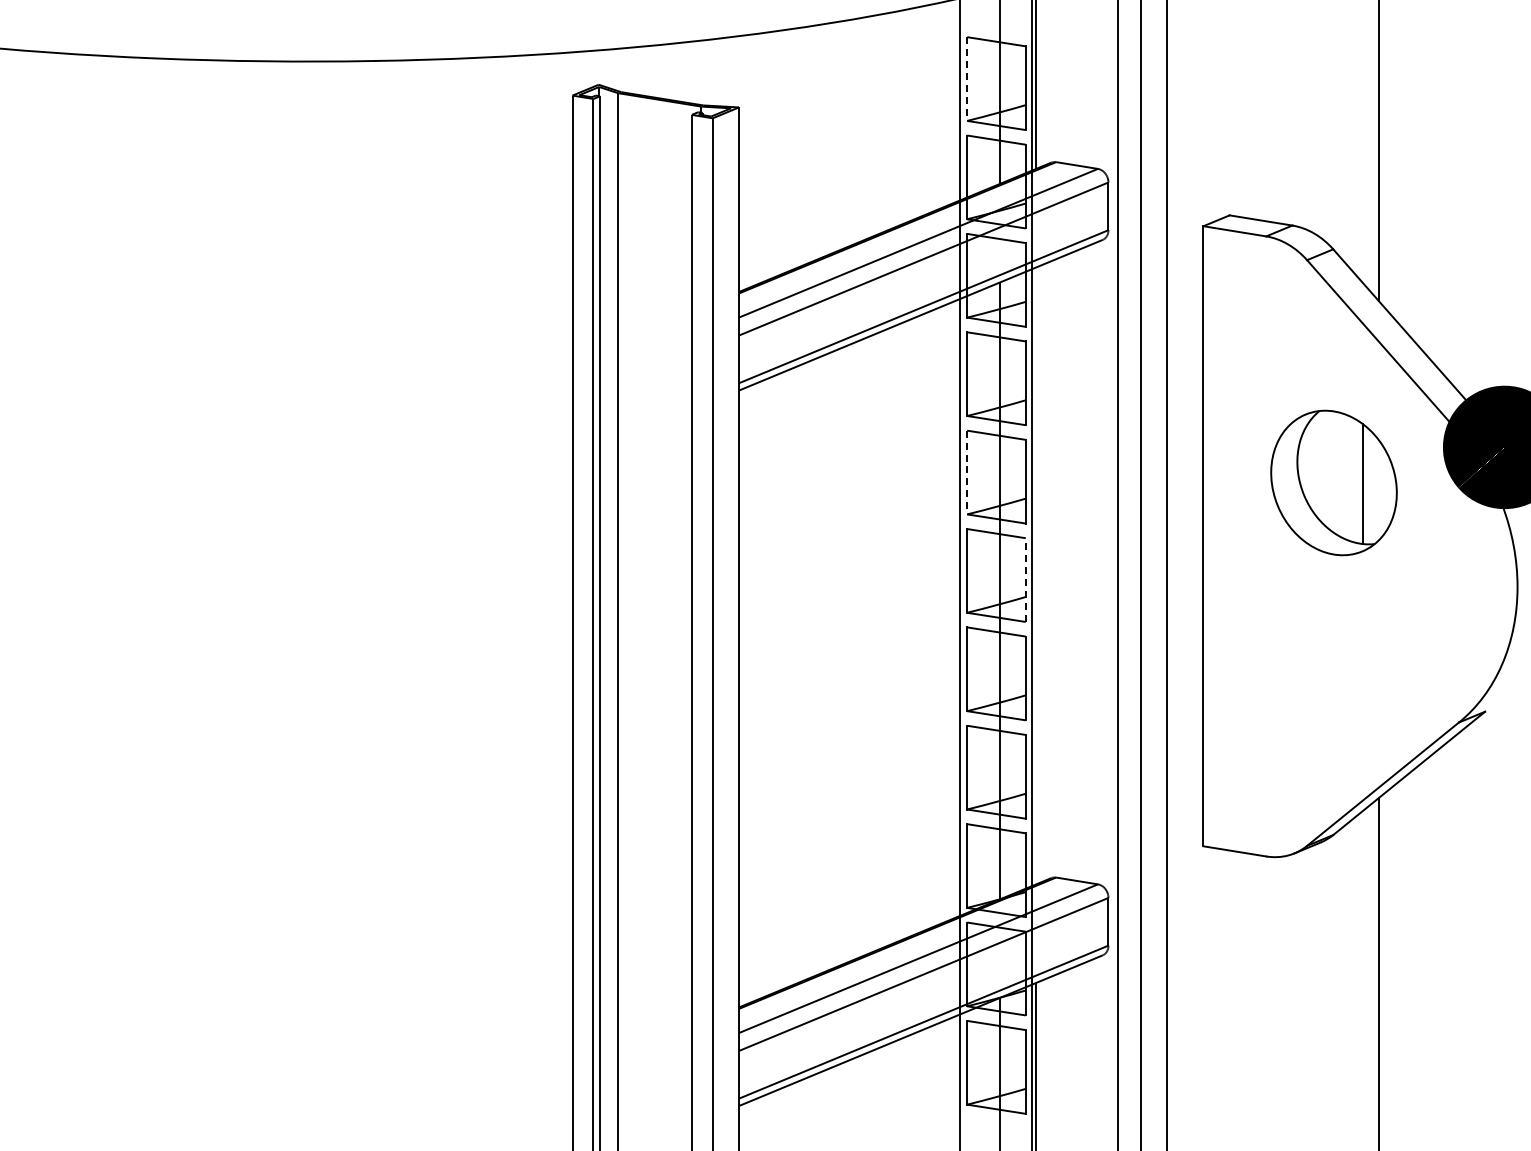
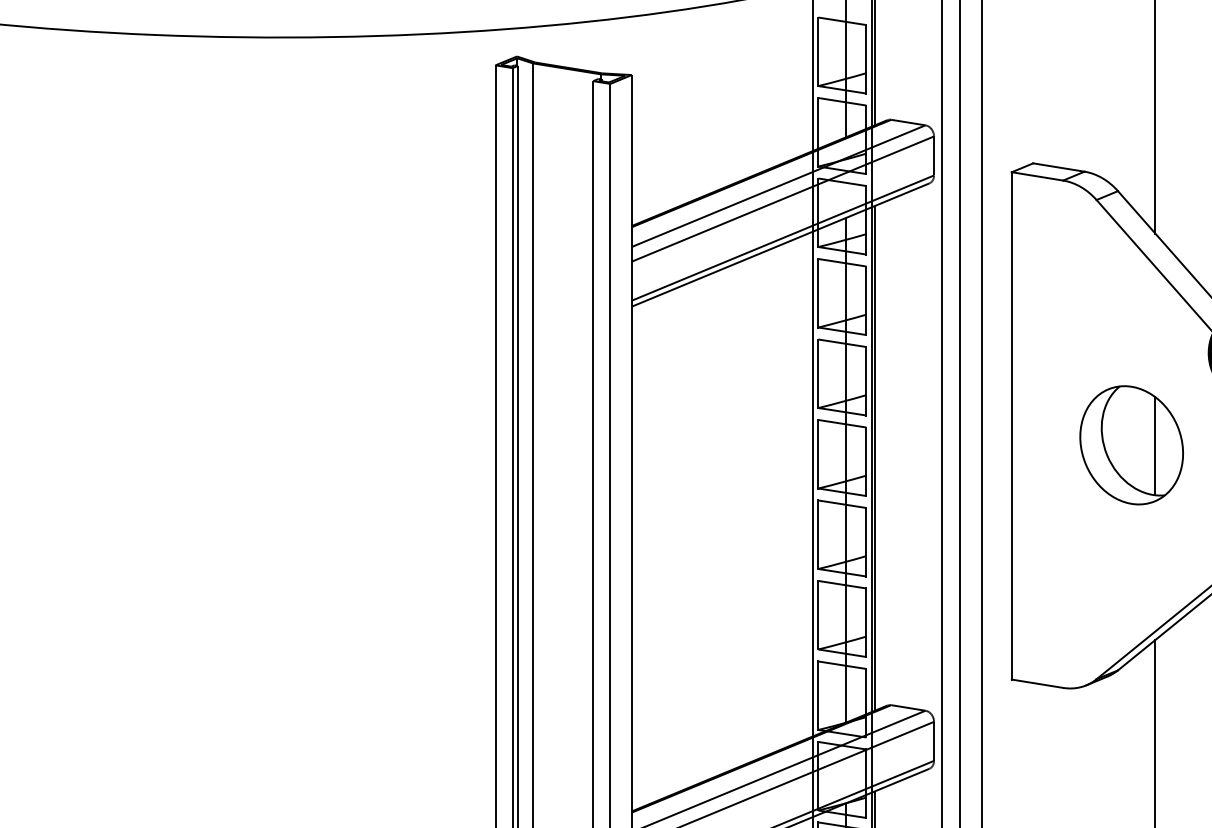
line: (967, 79) -> (818, 52), dashed -> solid
line: (967, 472) -> (818, 373), dashed -> solid
part: (1333, 482) -> (1131, 444), moved
line: (1036, 575) -> (875, 458), added
line: (1025, 580) -> (866, 462), dashed -> solid

